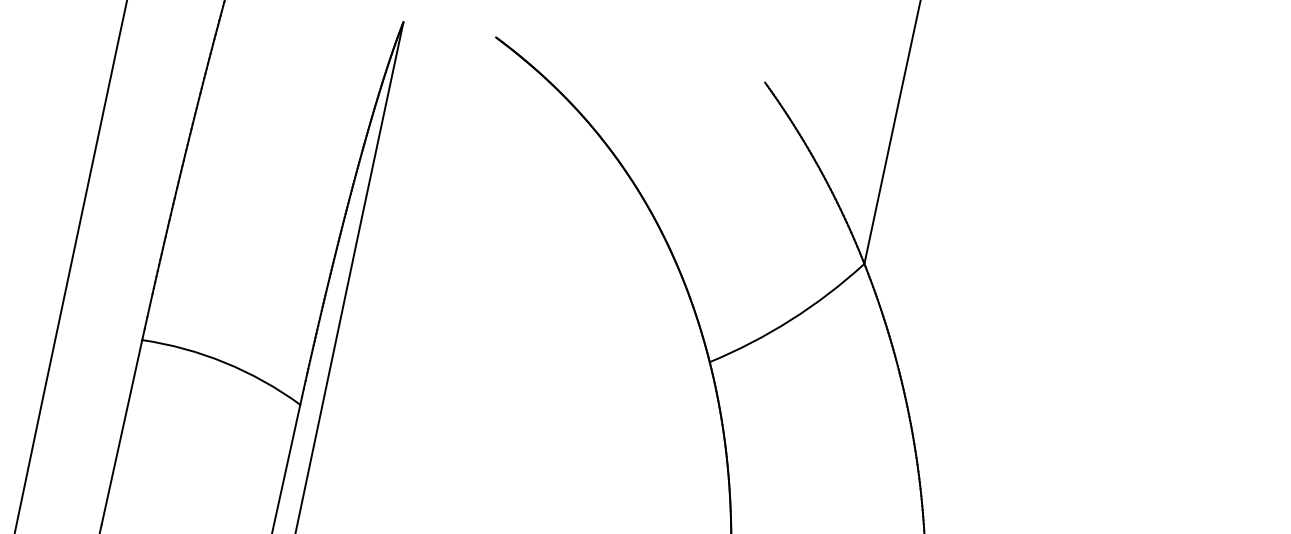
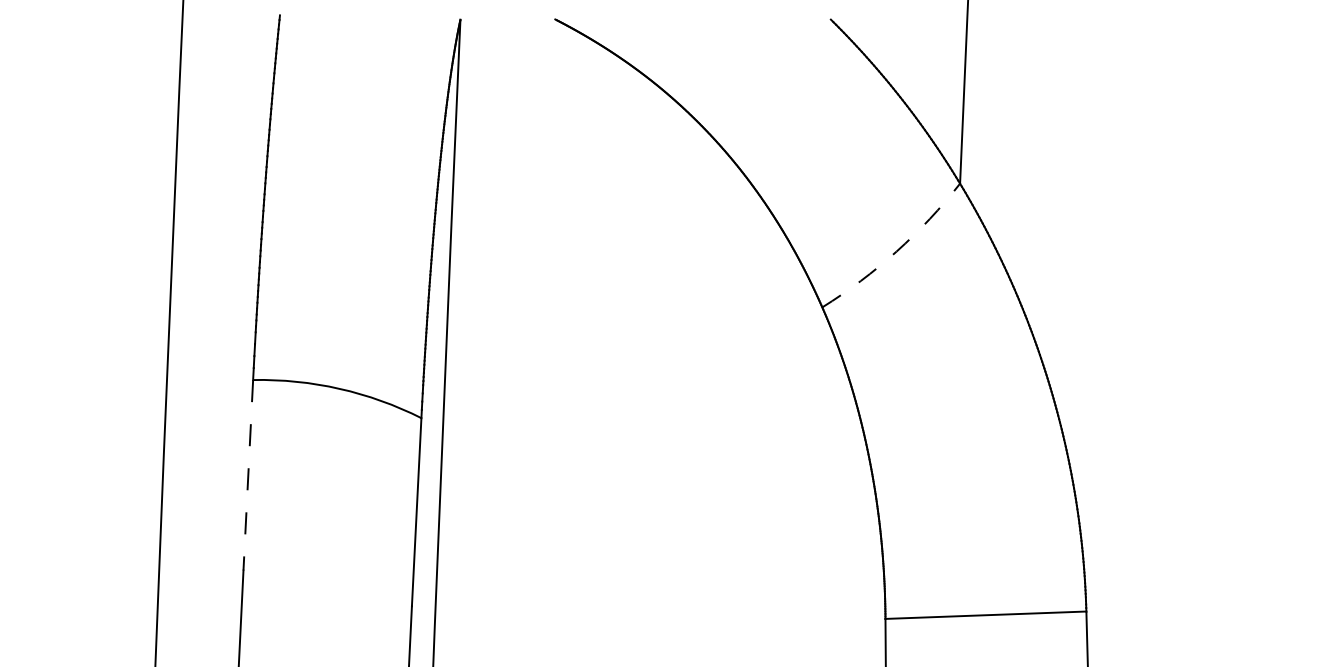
arc: (791, 319) -> (896, 251), solid -> dashed
line: (122, 432) -> (248, 475), solid -> dashed

